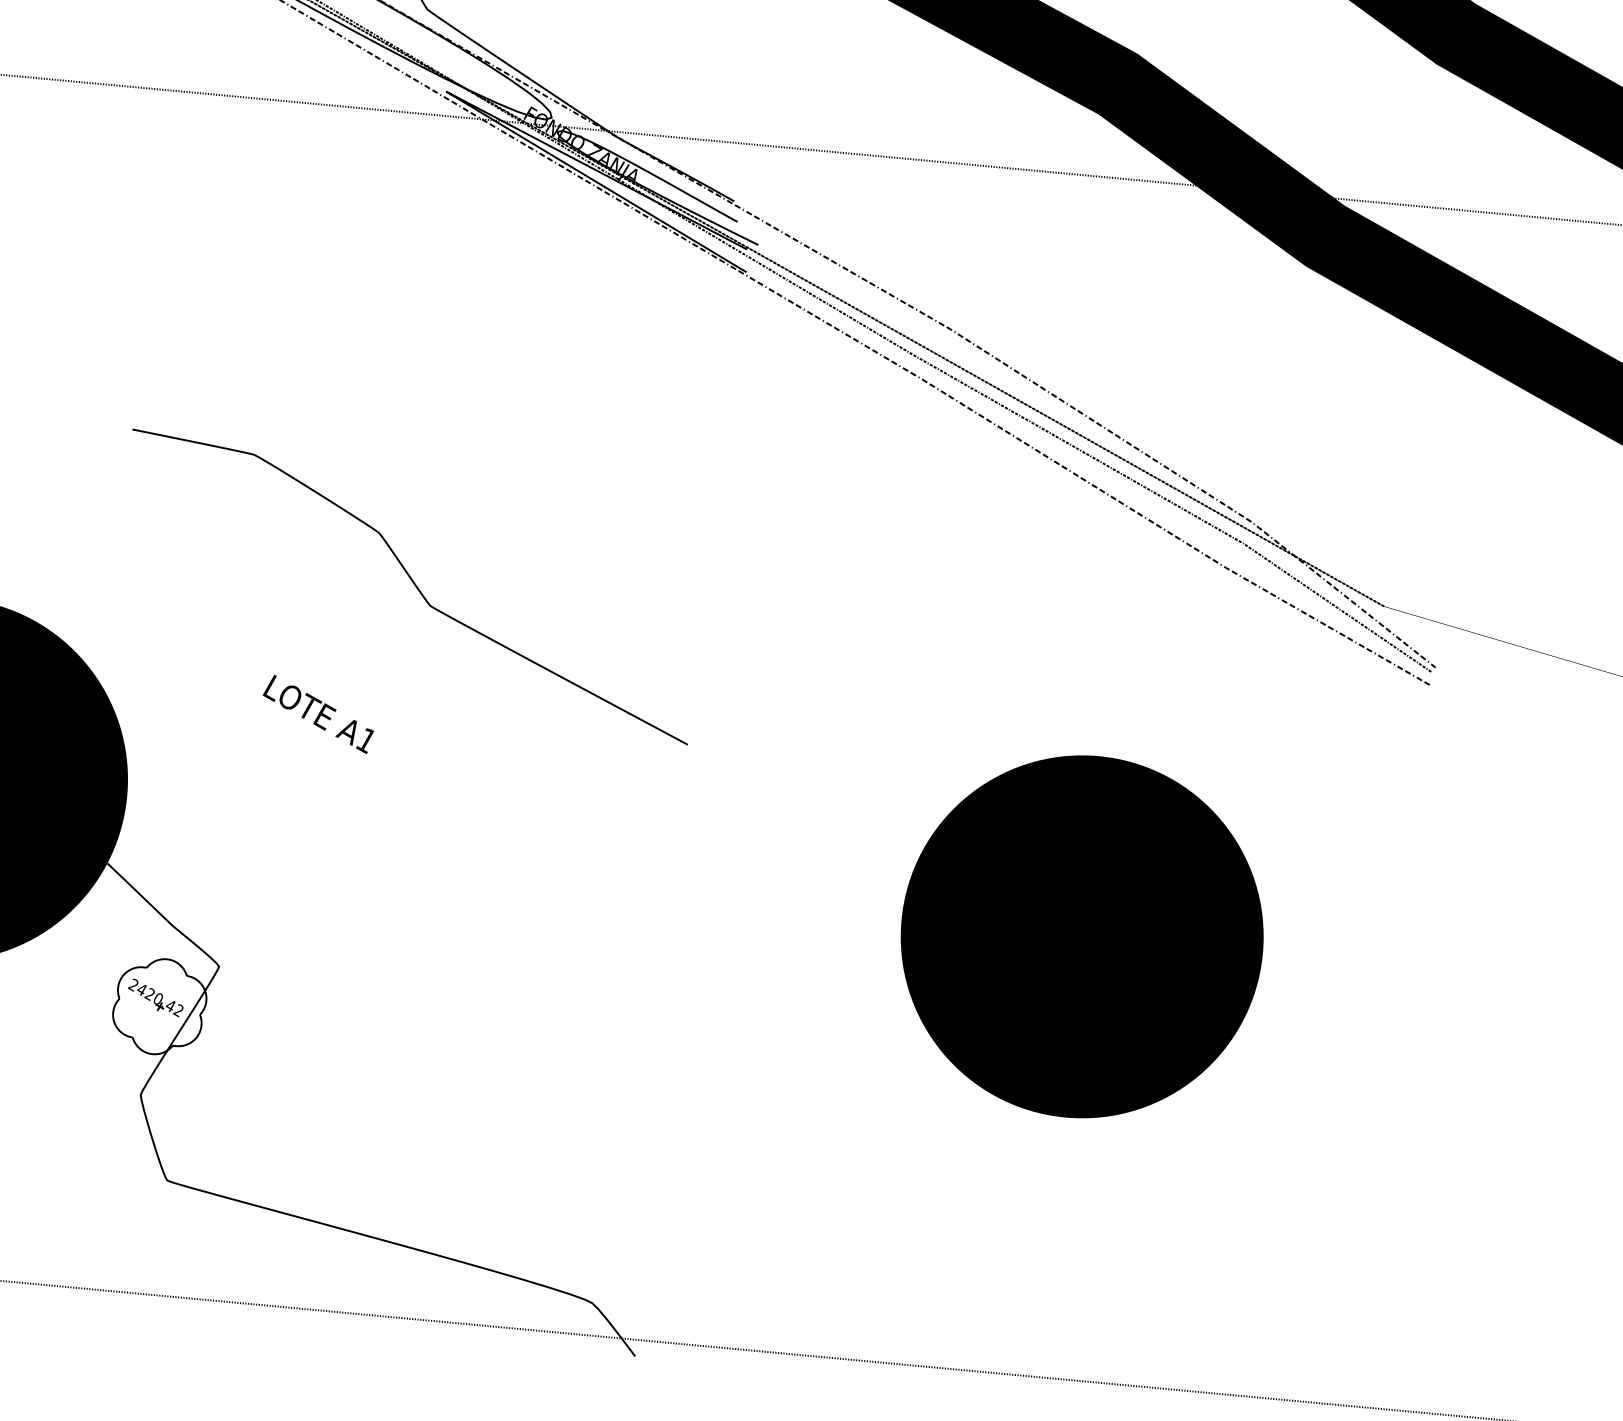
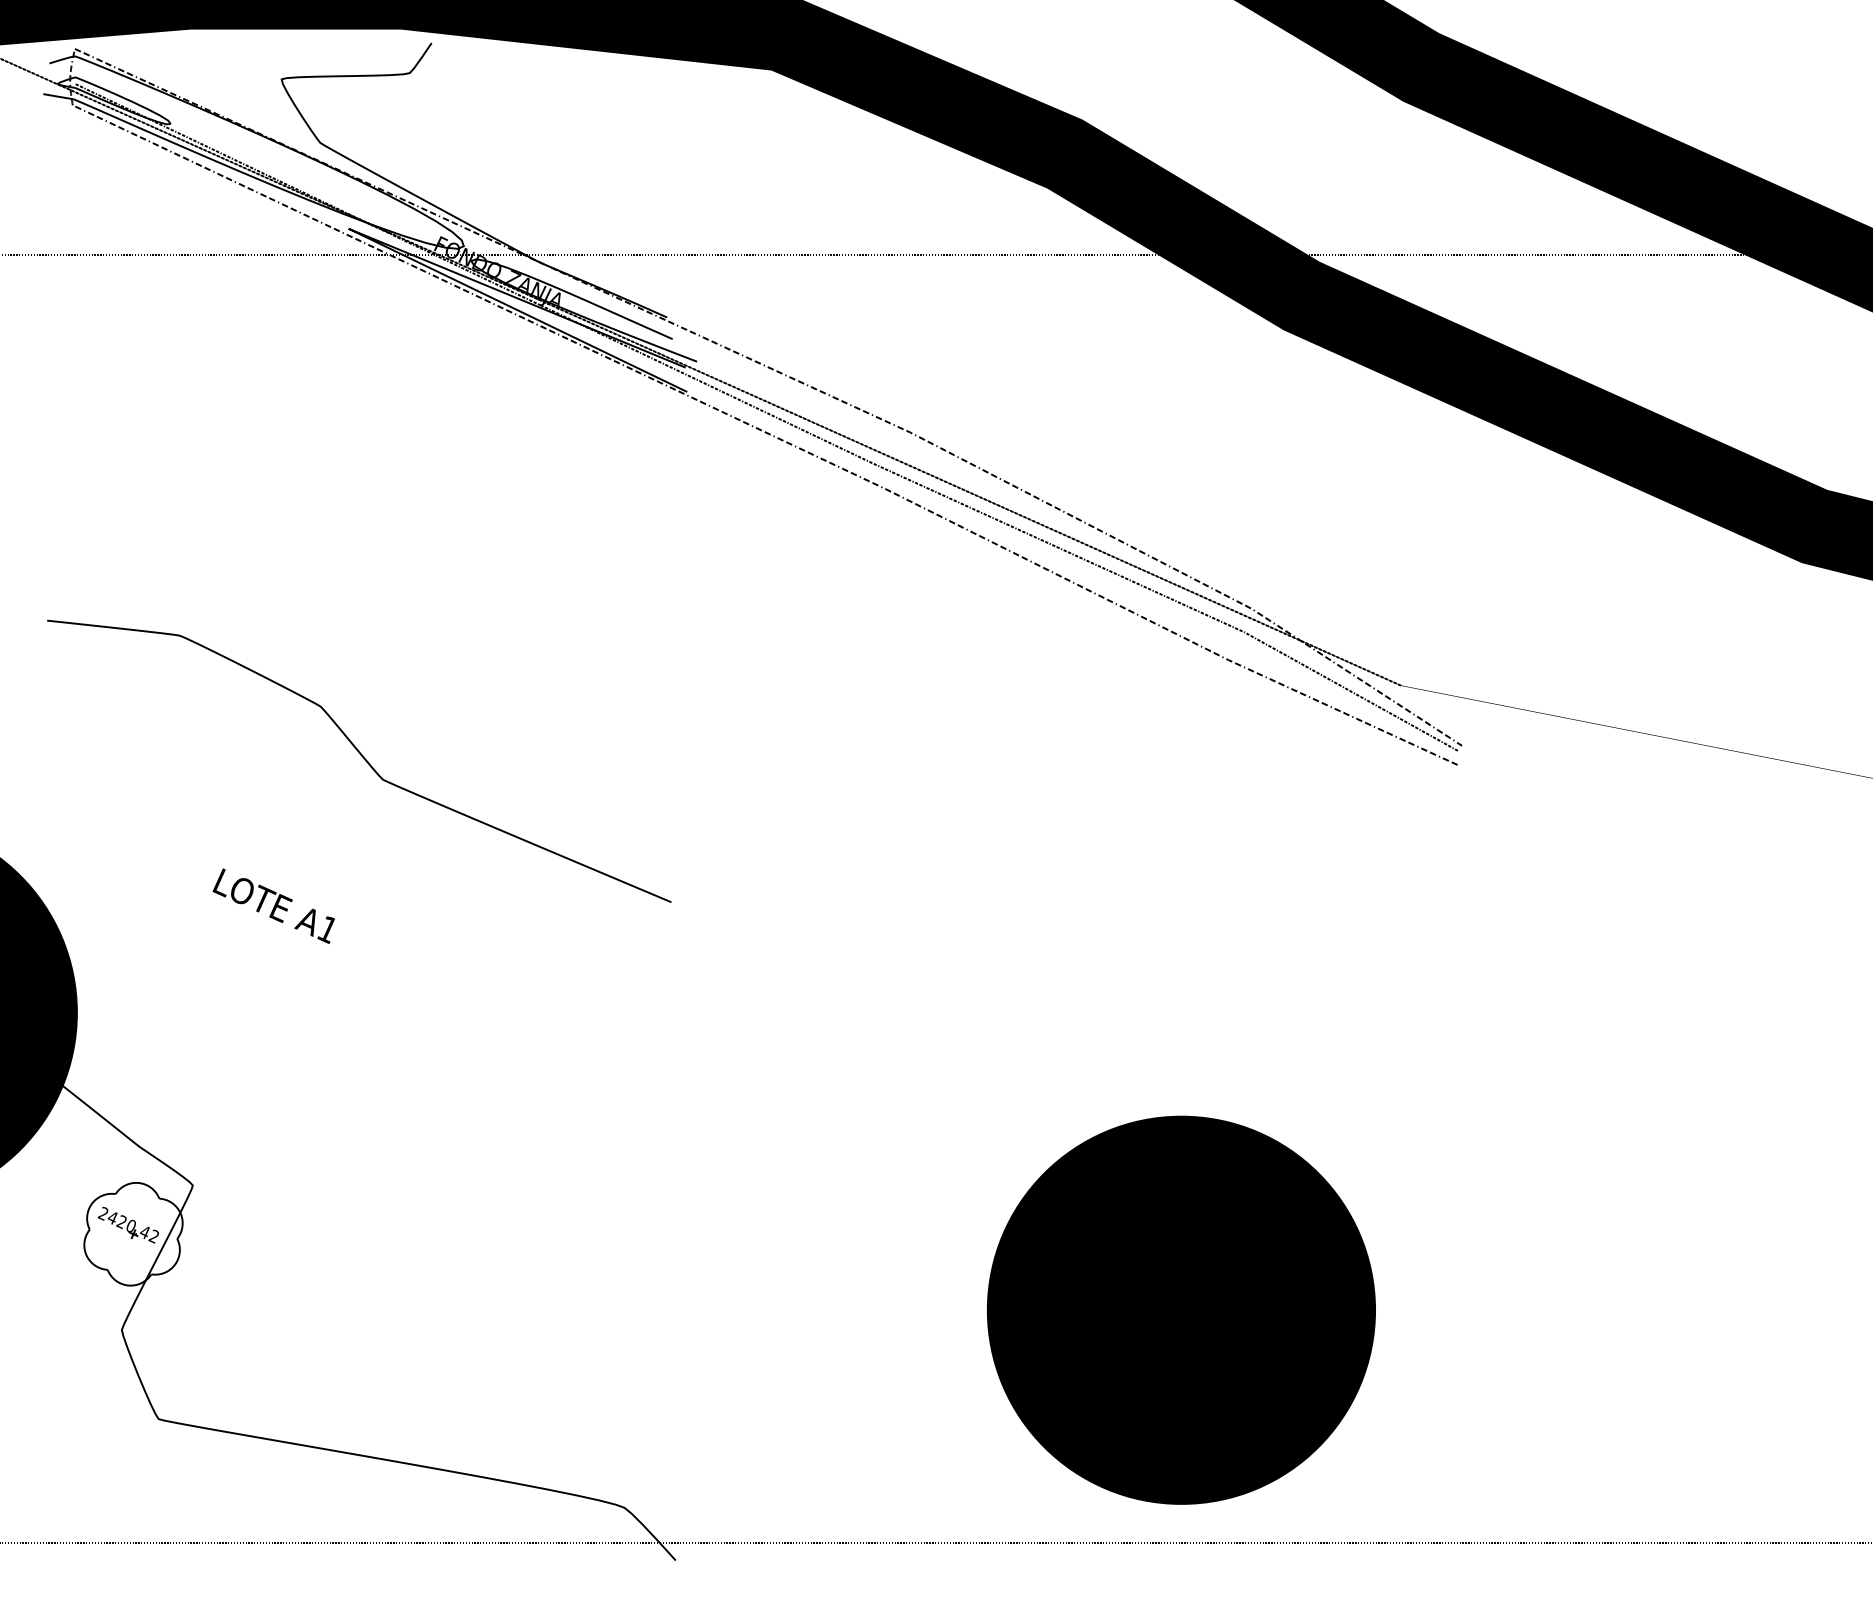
part: (1081, 936) -> (1180, 1309), moved

